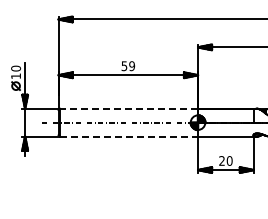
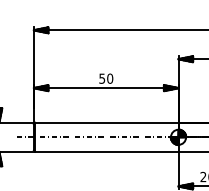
text: (131, 66) -> (109, 79), 59 -> 50
line: (128, 108) -> (106, 122), dashed -> solid
line: (129, 136) -> (107, 151), dashed -> solid

